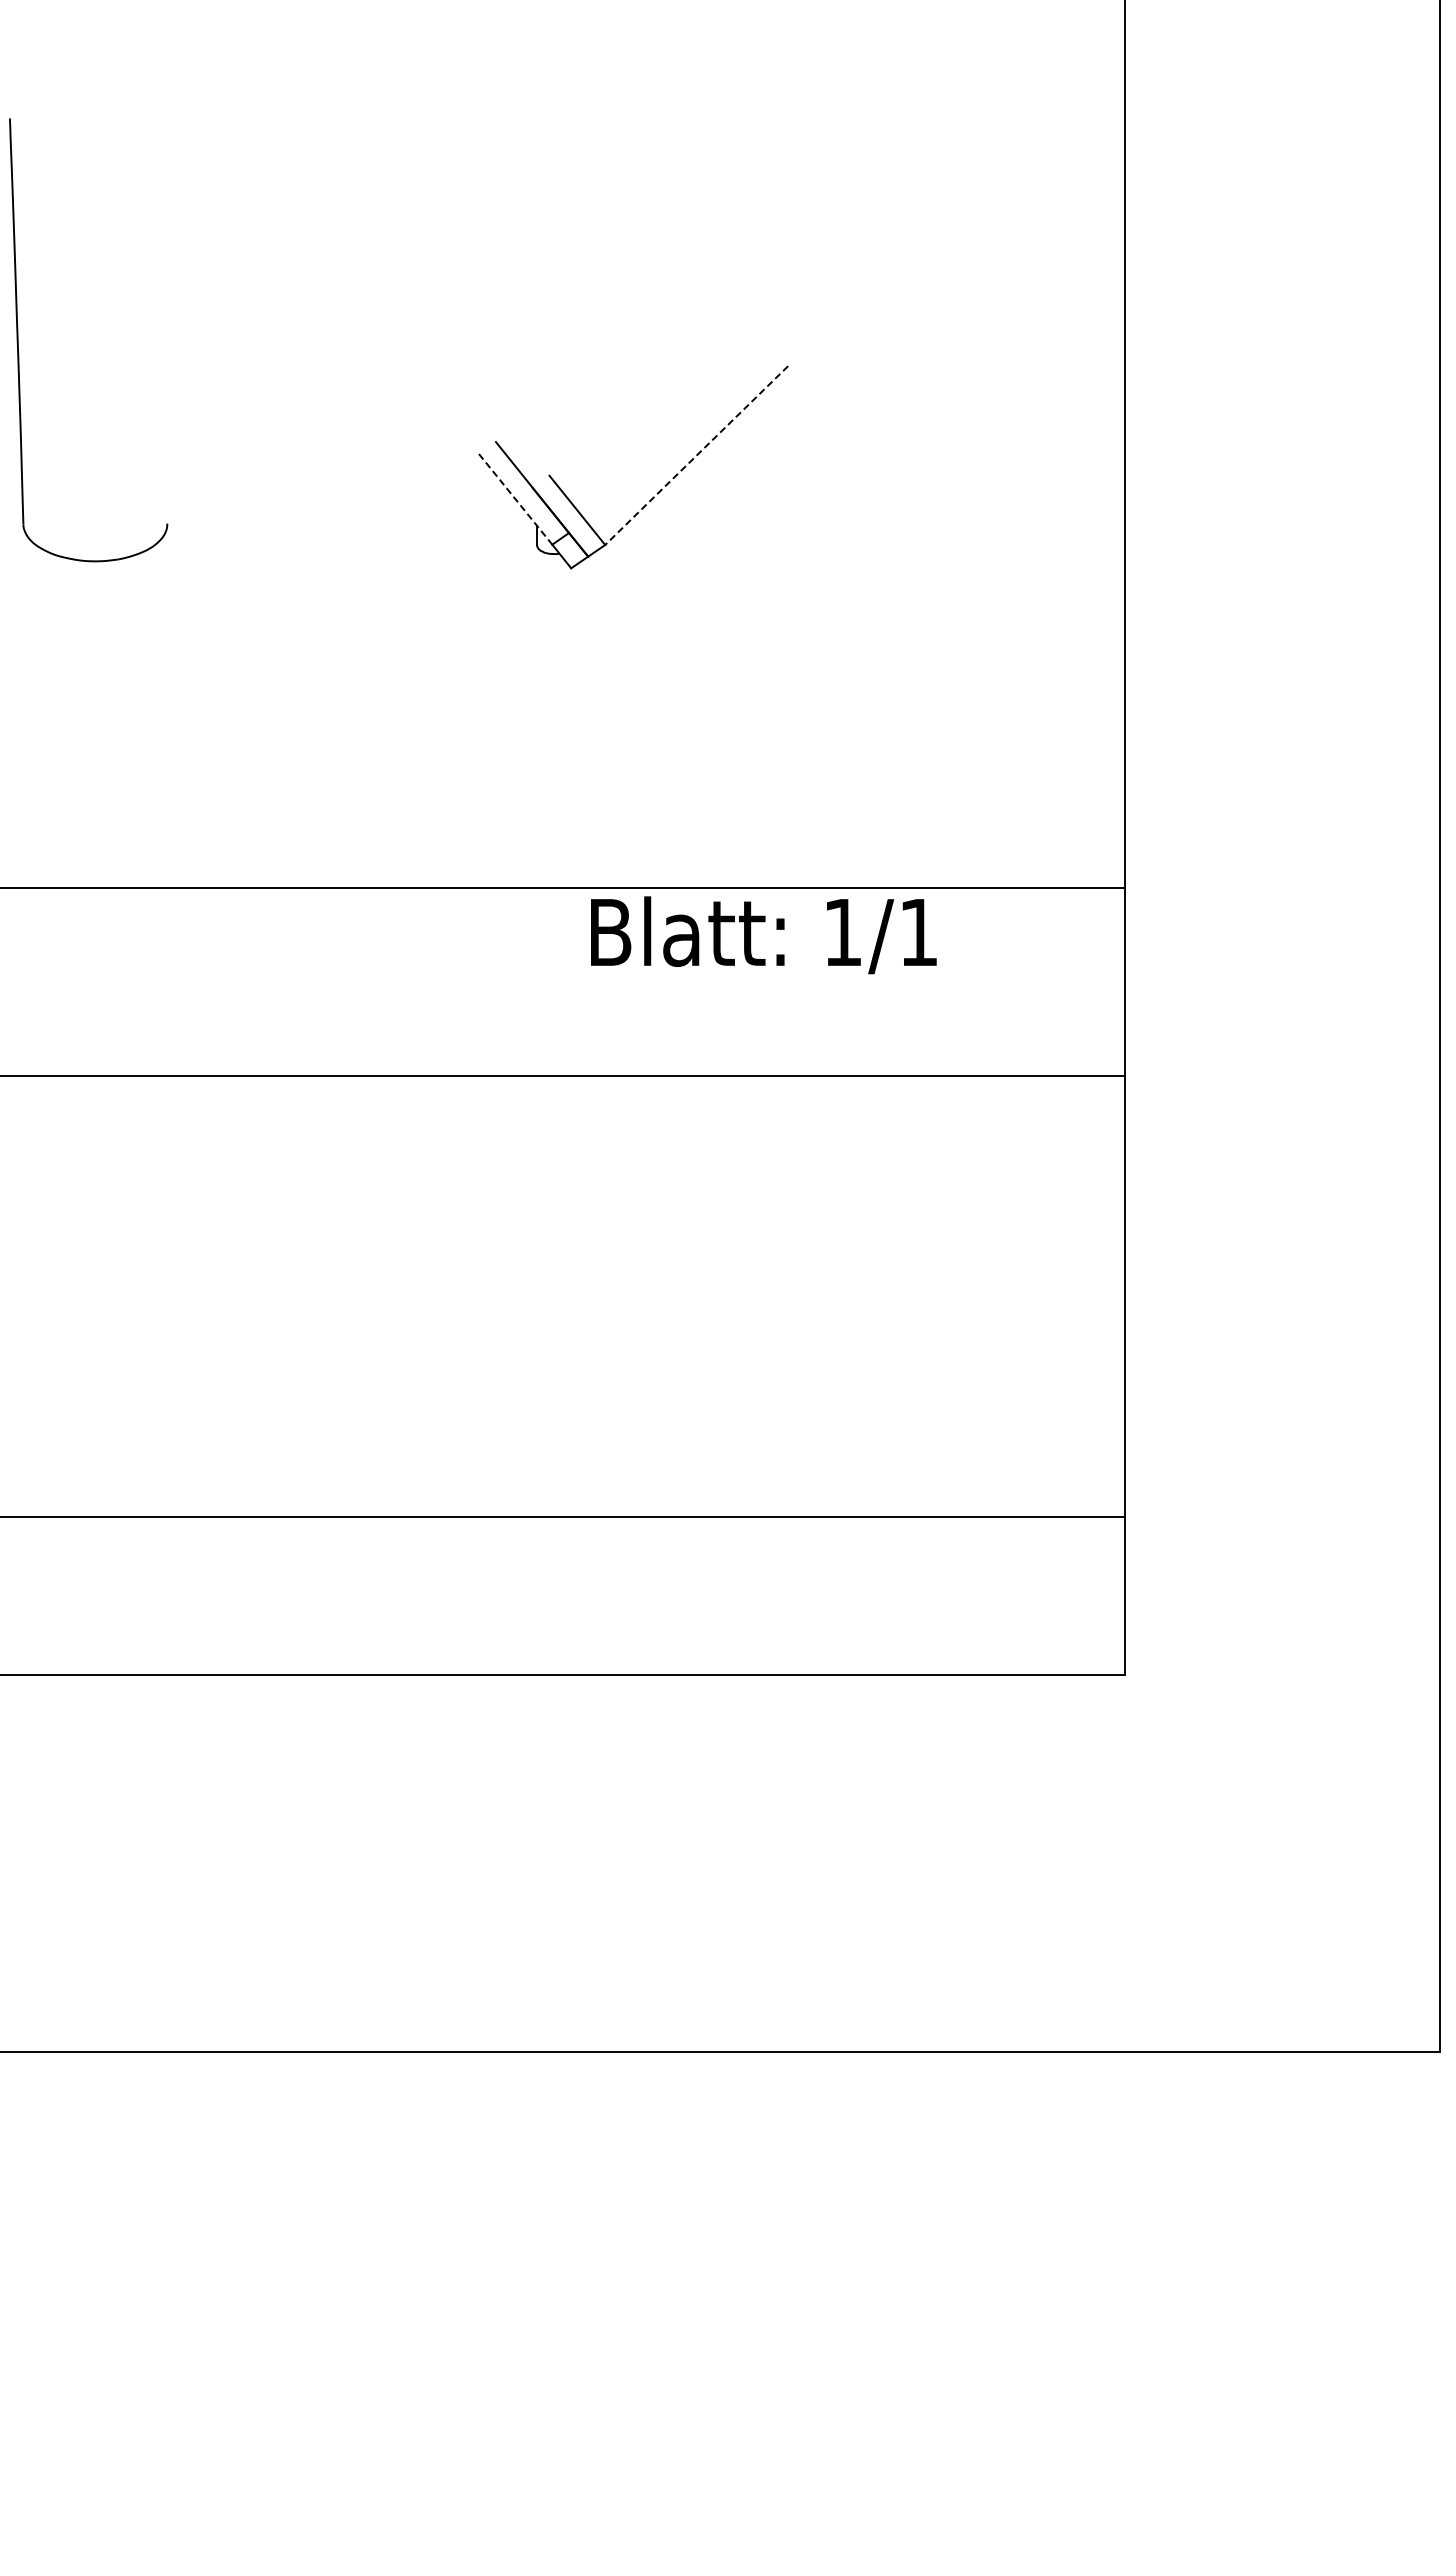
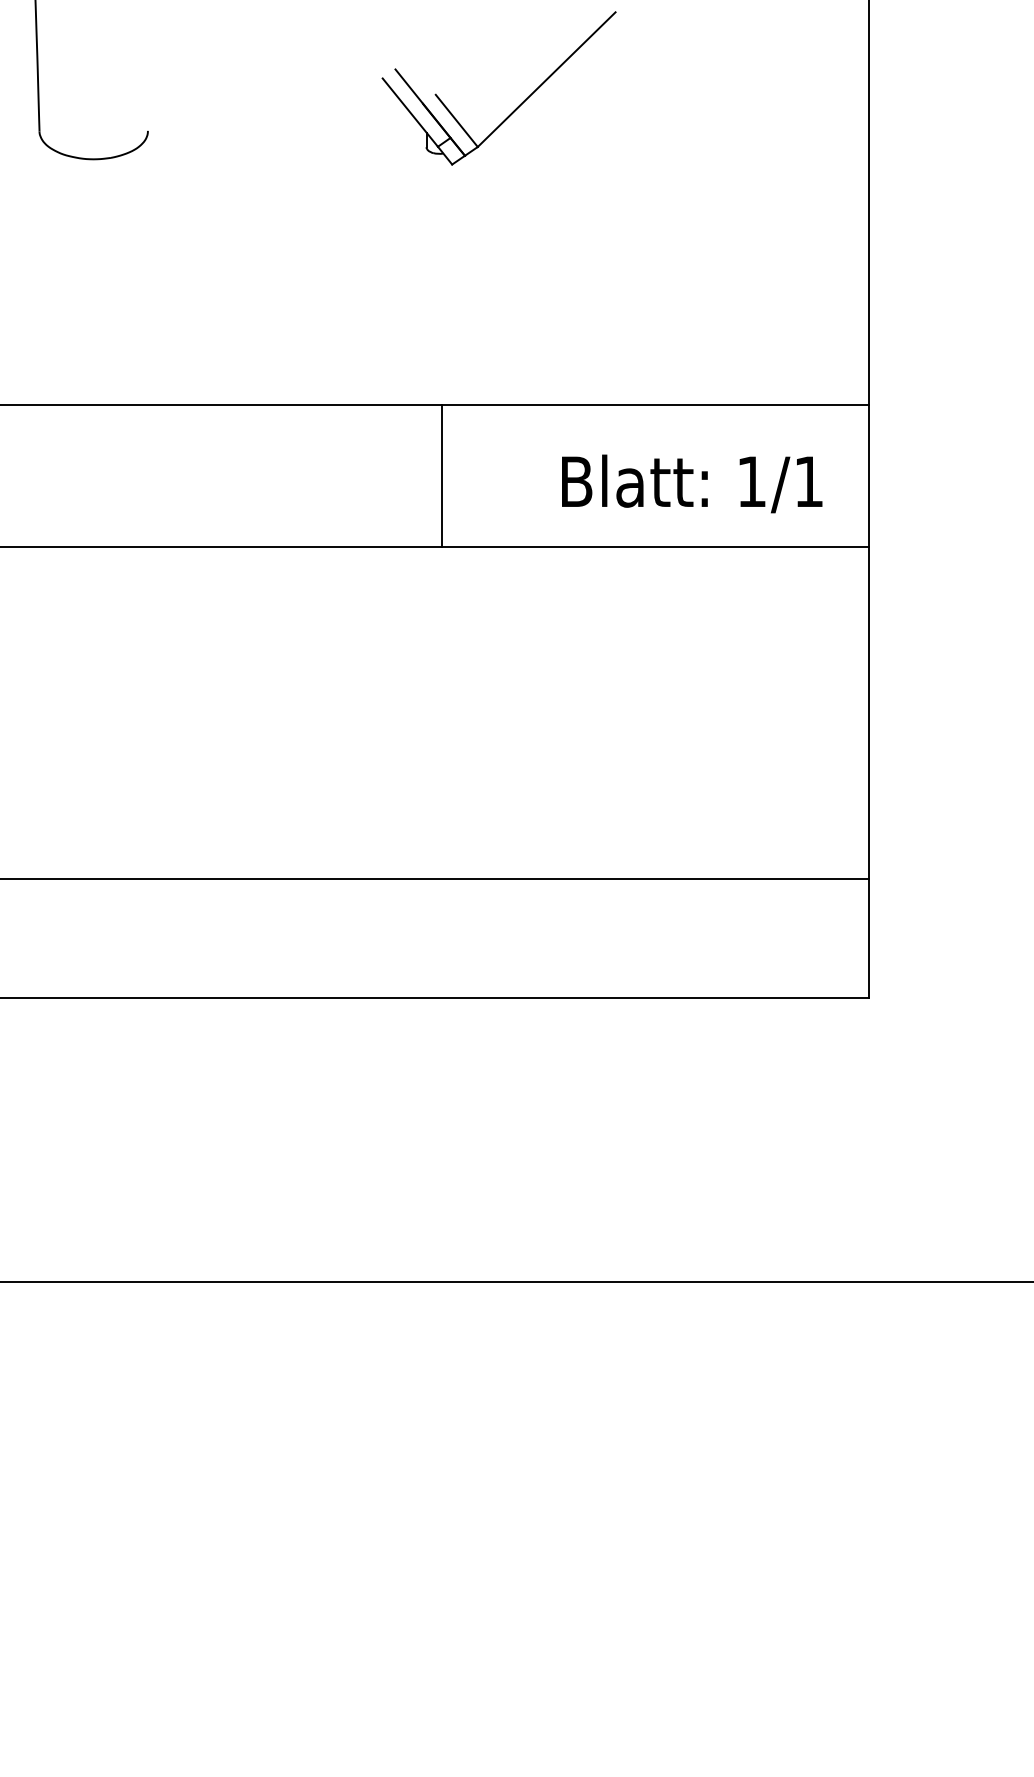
line: (696, 455) -> (546, 79), dashed -> solid
line: (515, 499) -> (410, 112), dashed -> solid
text: (763, 935) -> (691, 484), moved
line: (558, 981) -> (442, 475), added

